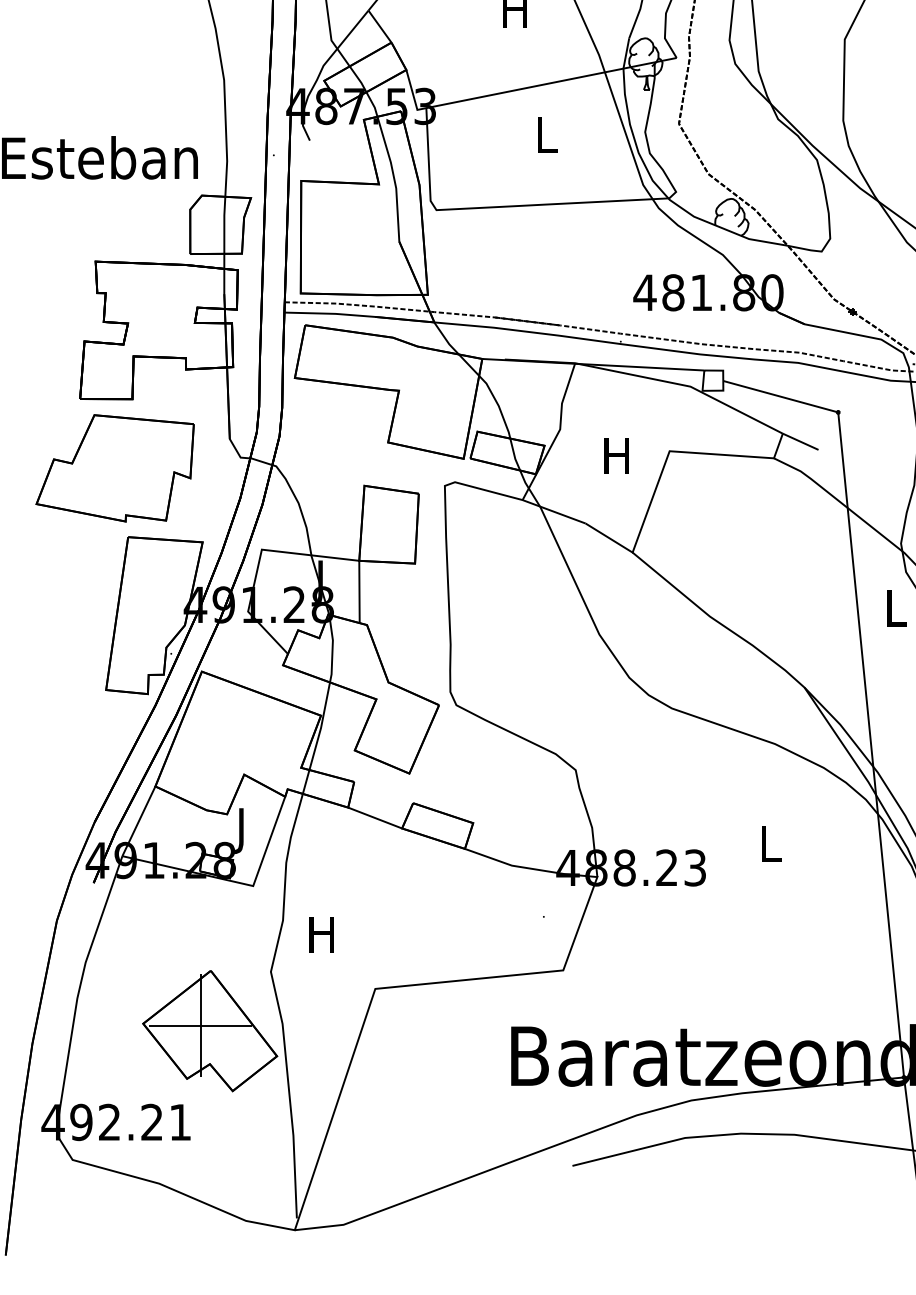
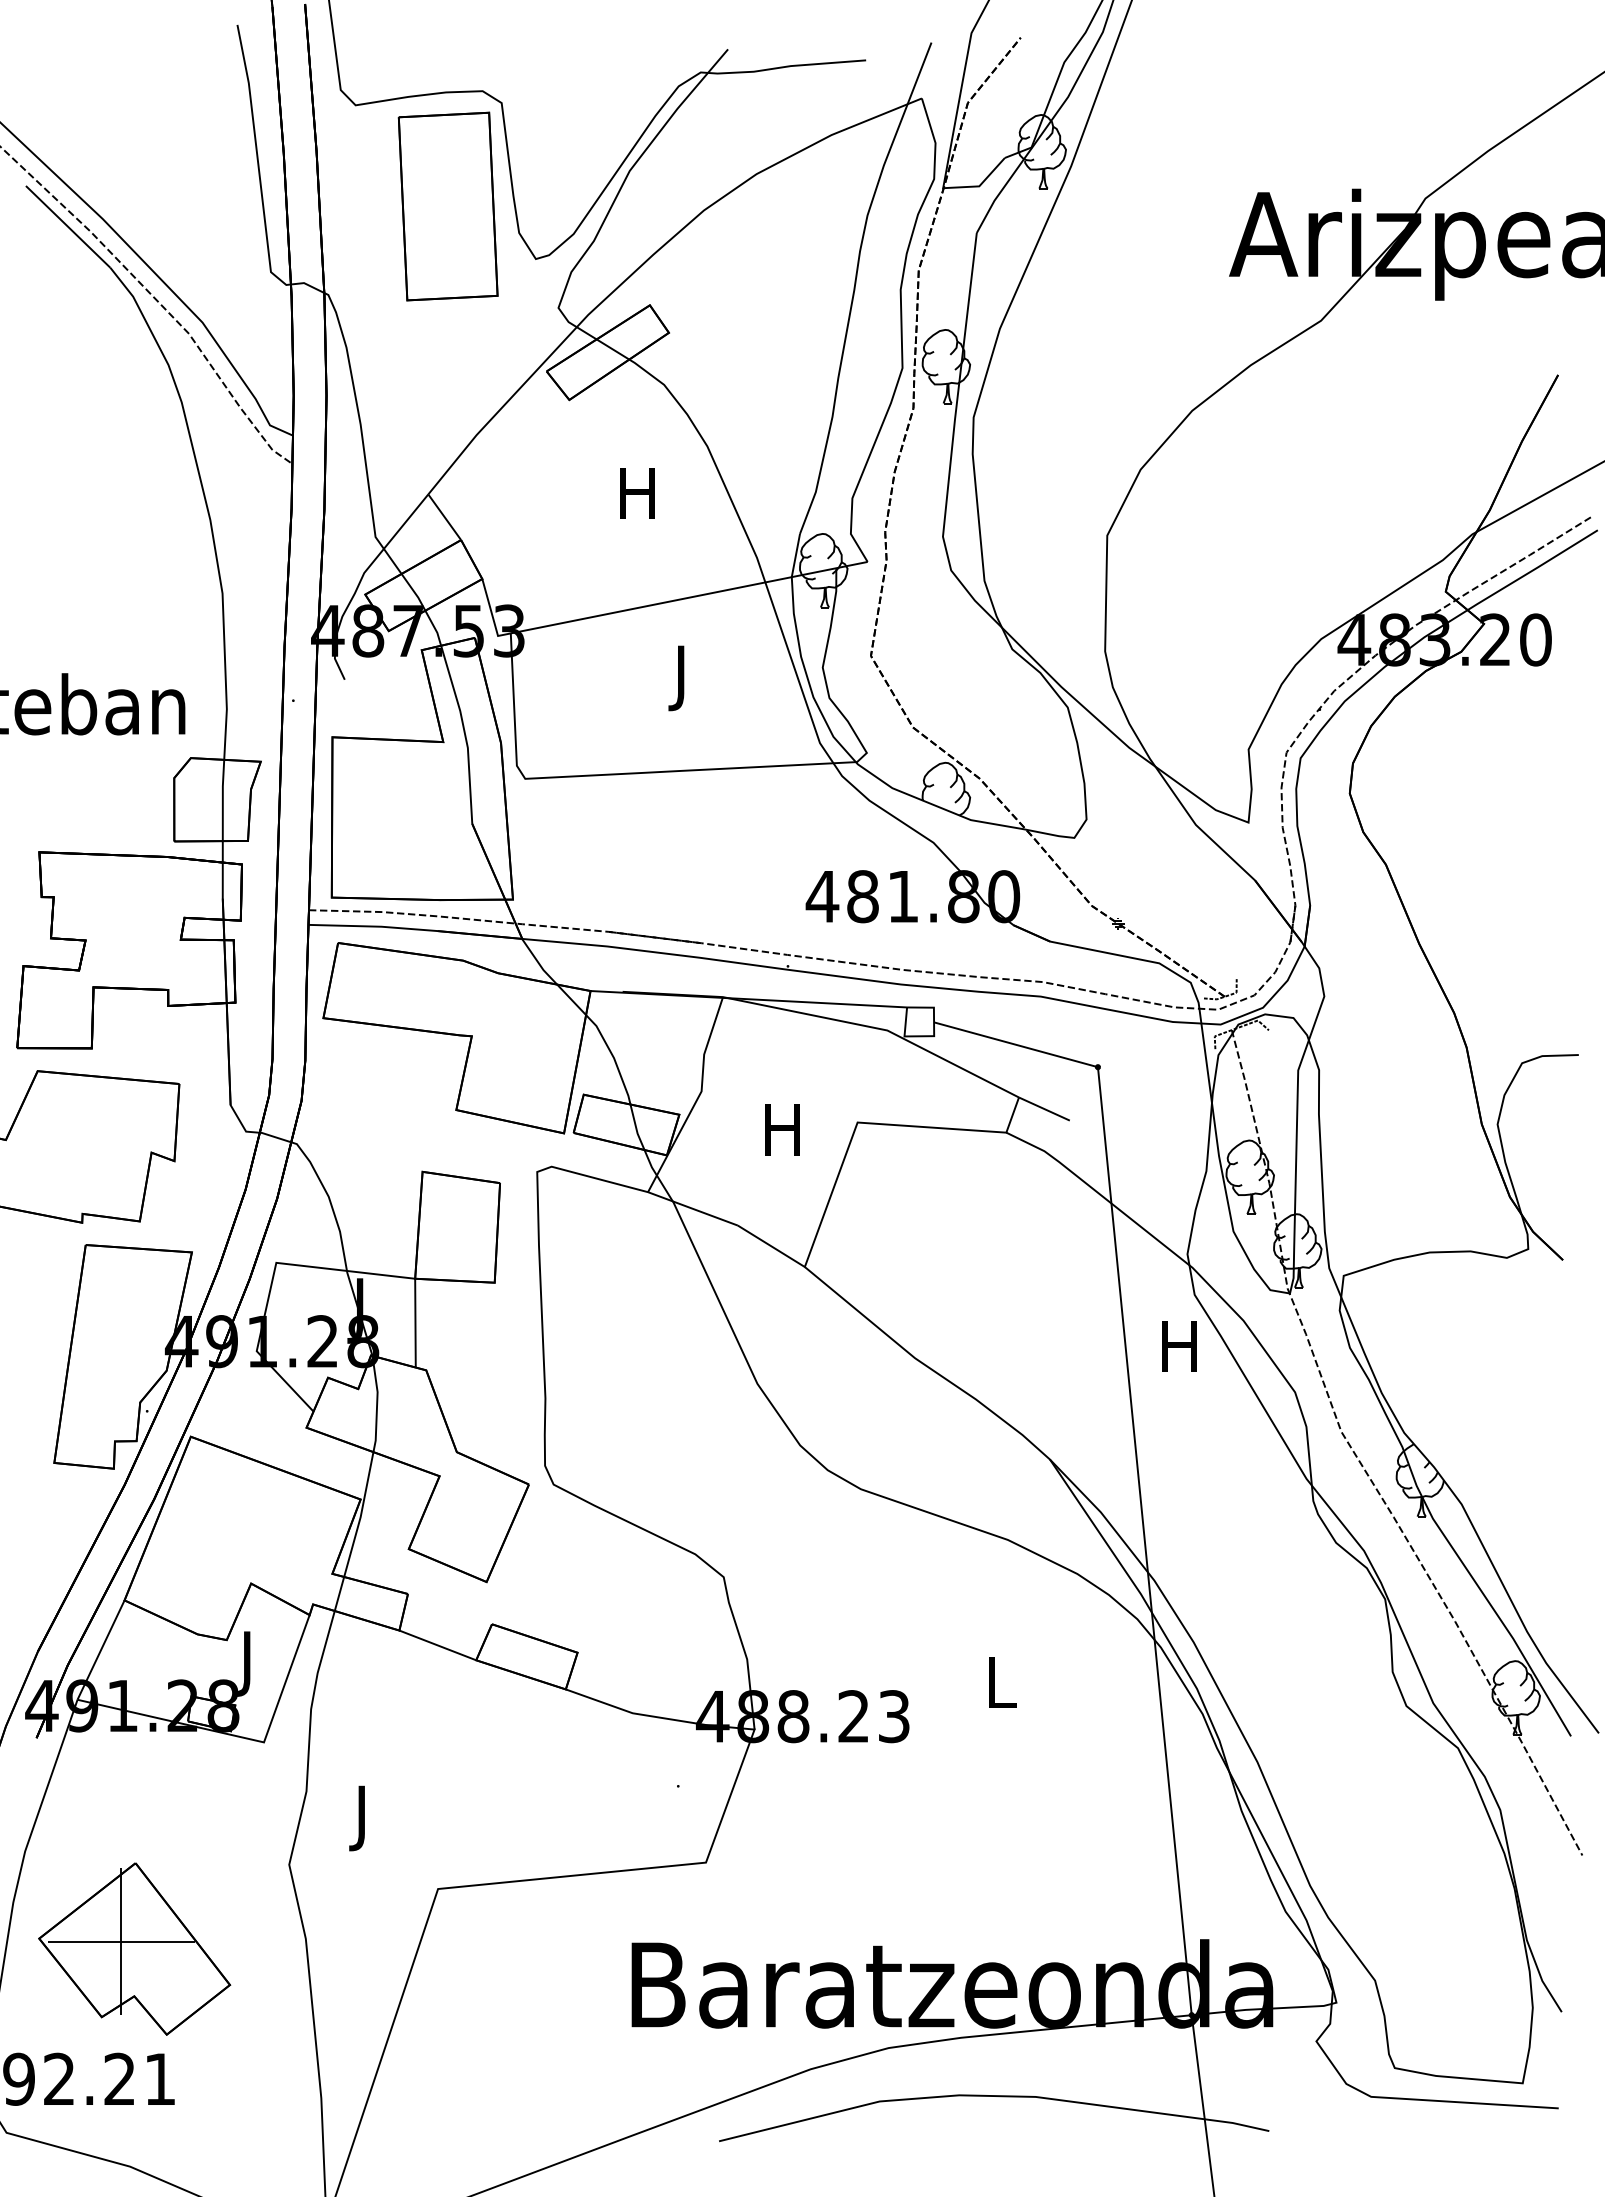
text: (546, 139) -> (682, 678), L -> J
text: (895, 608) -> (1179, 1346), L -> H
text: (321, 939) -> (361, 1818), H -> J
part: (210, 1030) -> (134, 1948), moved

